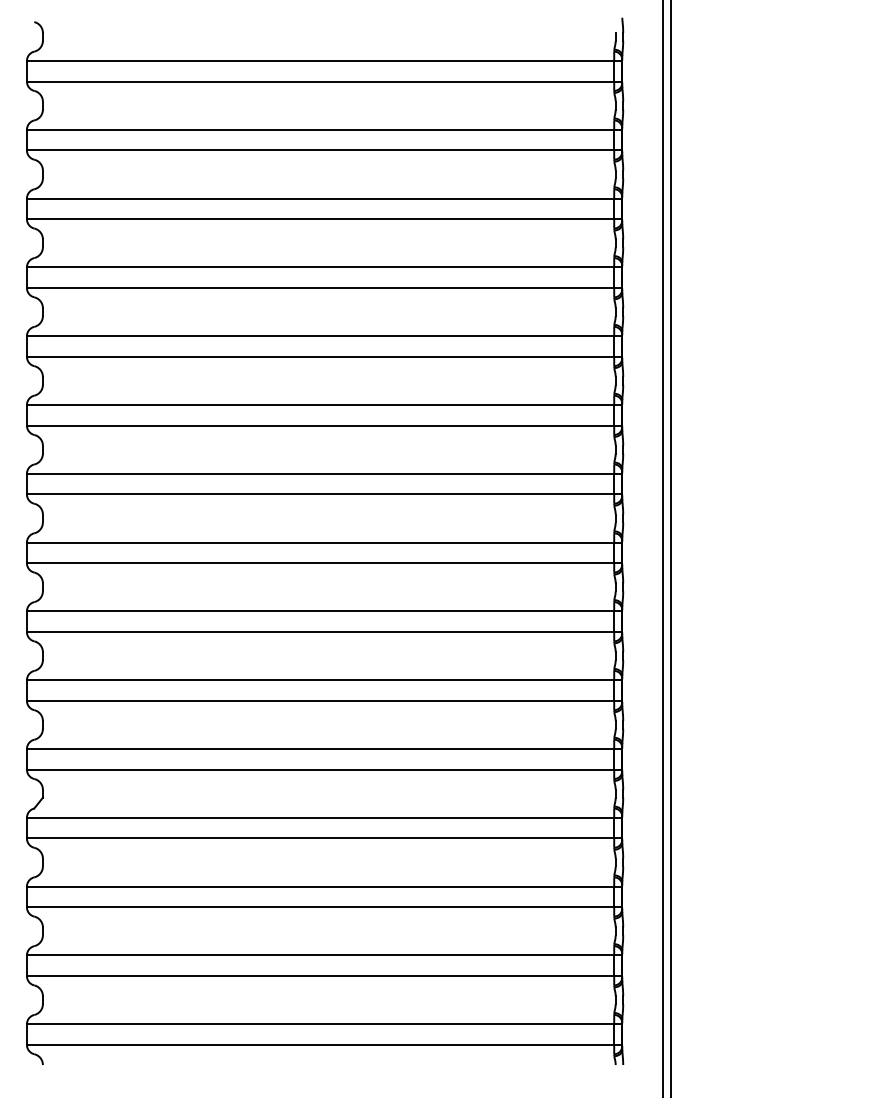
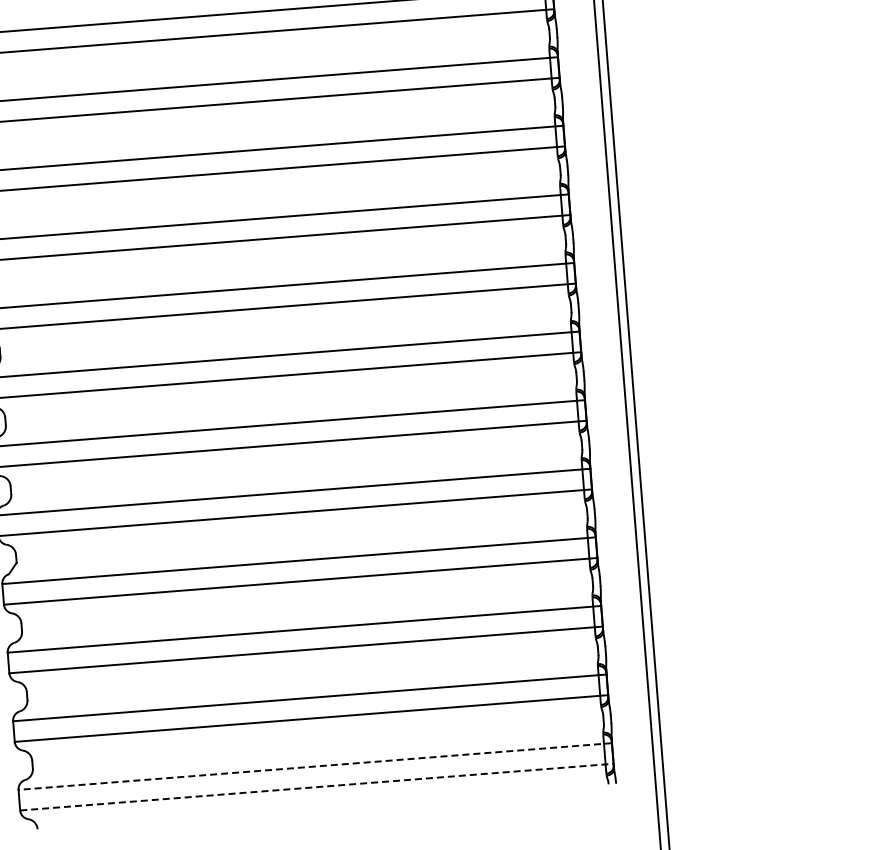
line: (324, 1024) -> (315, 766), solid -> dashed
line: (324, 1044) -> (316, 786), solid -> dashed

